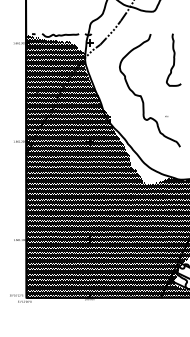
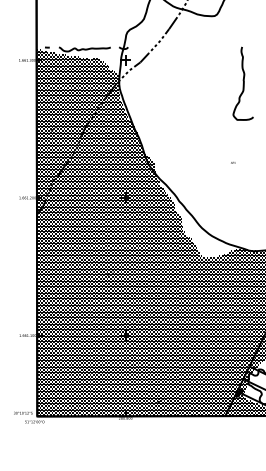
curve: (141, 95) -> (198, 133), removed

